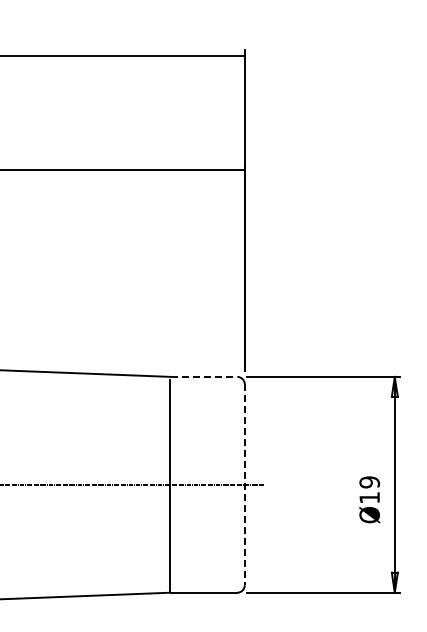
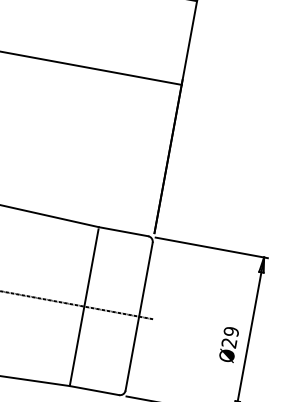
line: (204, 376) -> (124, 231), dashed -> solid
line: (244, 485) -> (138, 317), dashed -> solid
text: (369, 497) -> (229, 342), Ø19 -> Ø29

